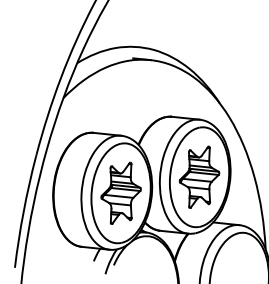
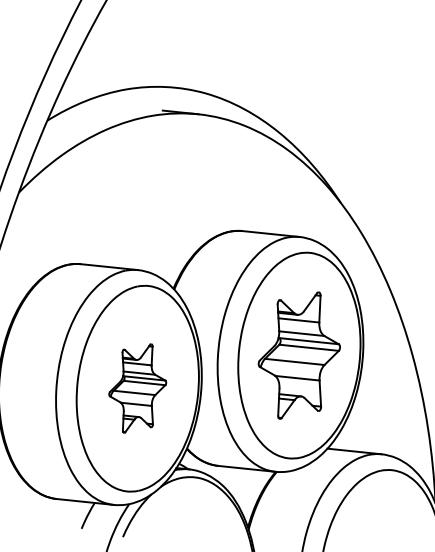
part: (120, 192) -> (136, 387), size x0.7

